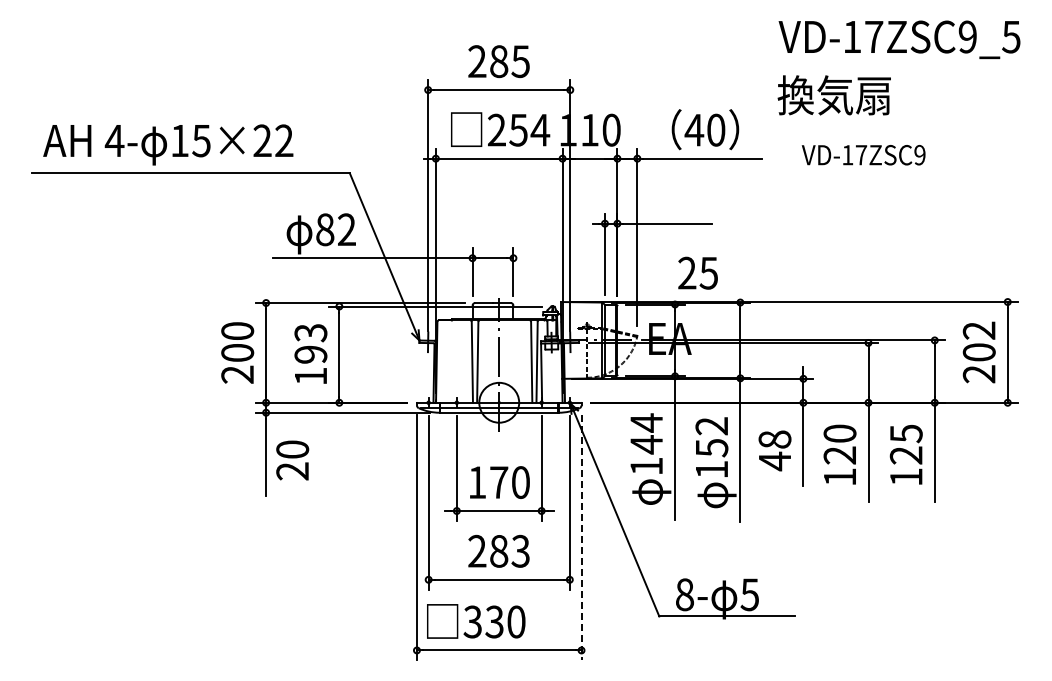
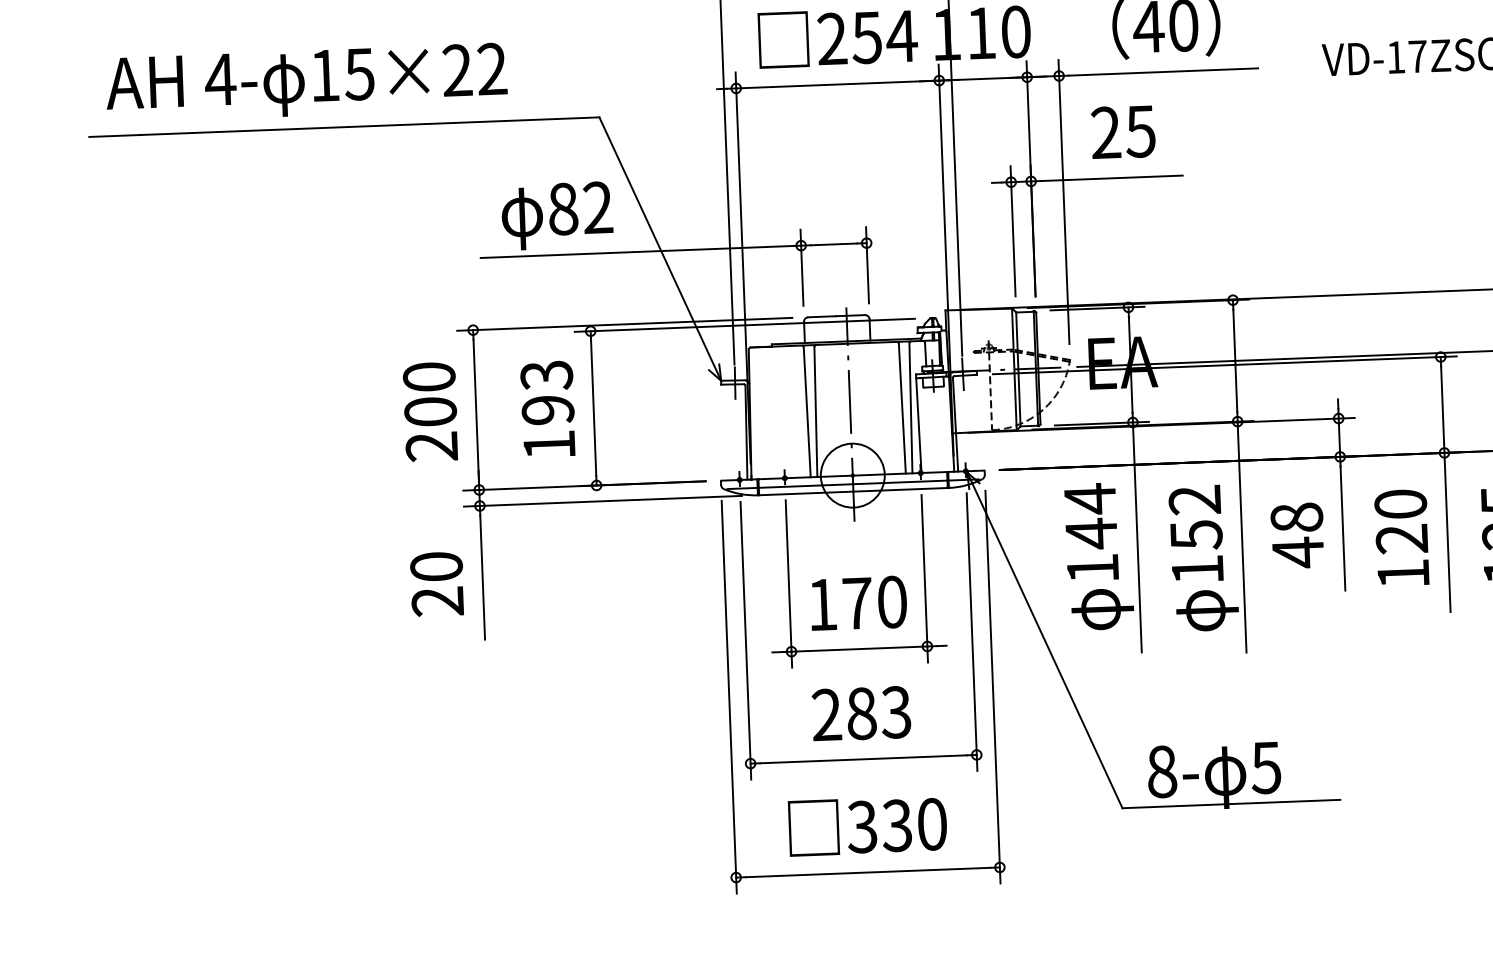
text: (697, 272) -> (1122, 131), moved
text: (292, 460) -> (436, 584), moved
line: (581, 537) -> (992, 686), dashed -> solid
text: (476, 621) -> (868, 826), moved

